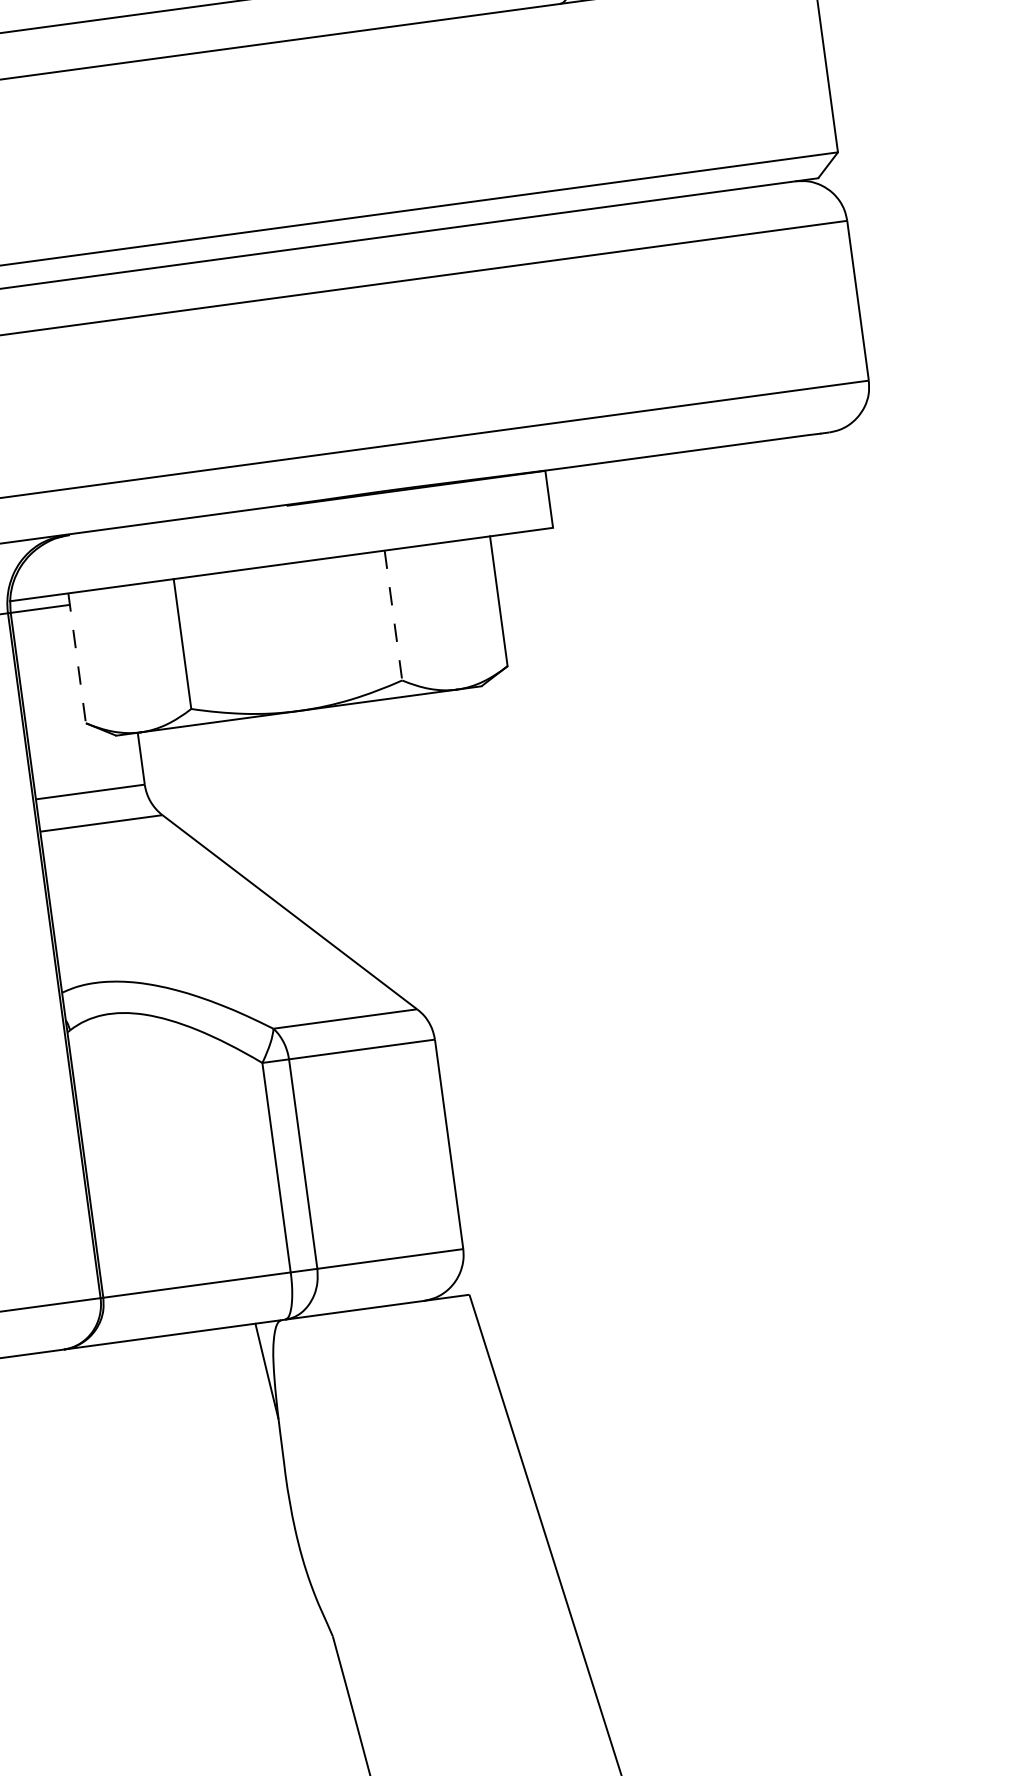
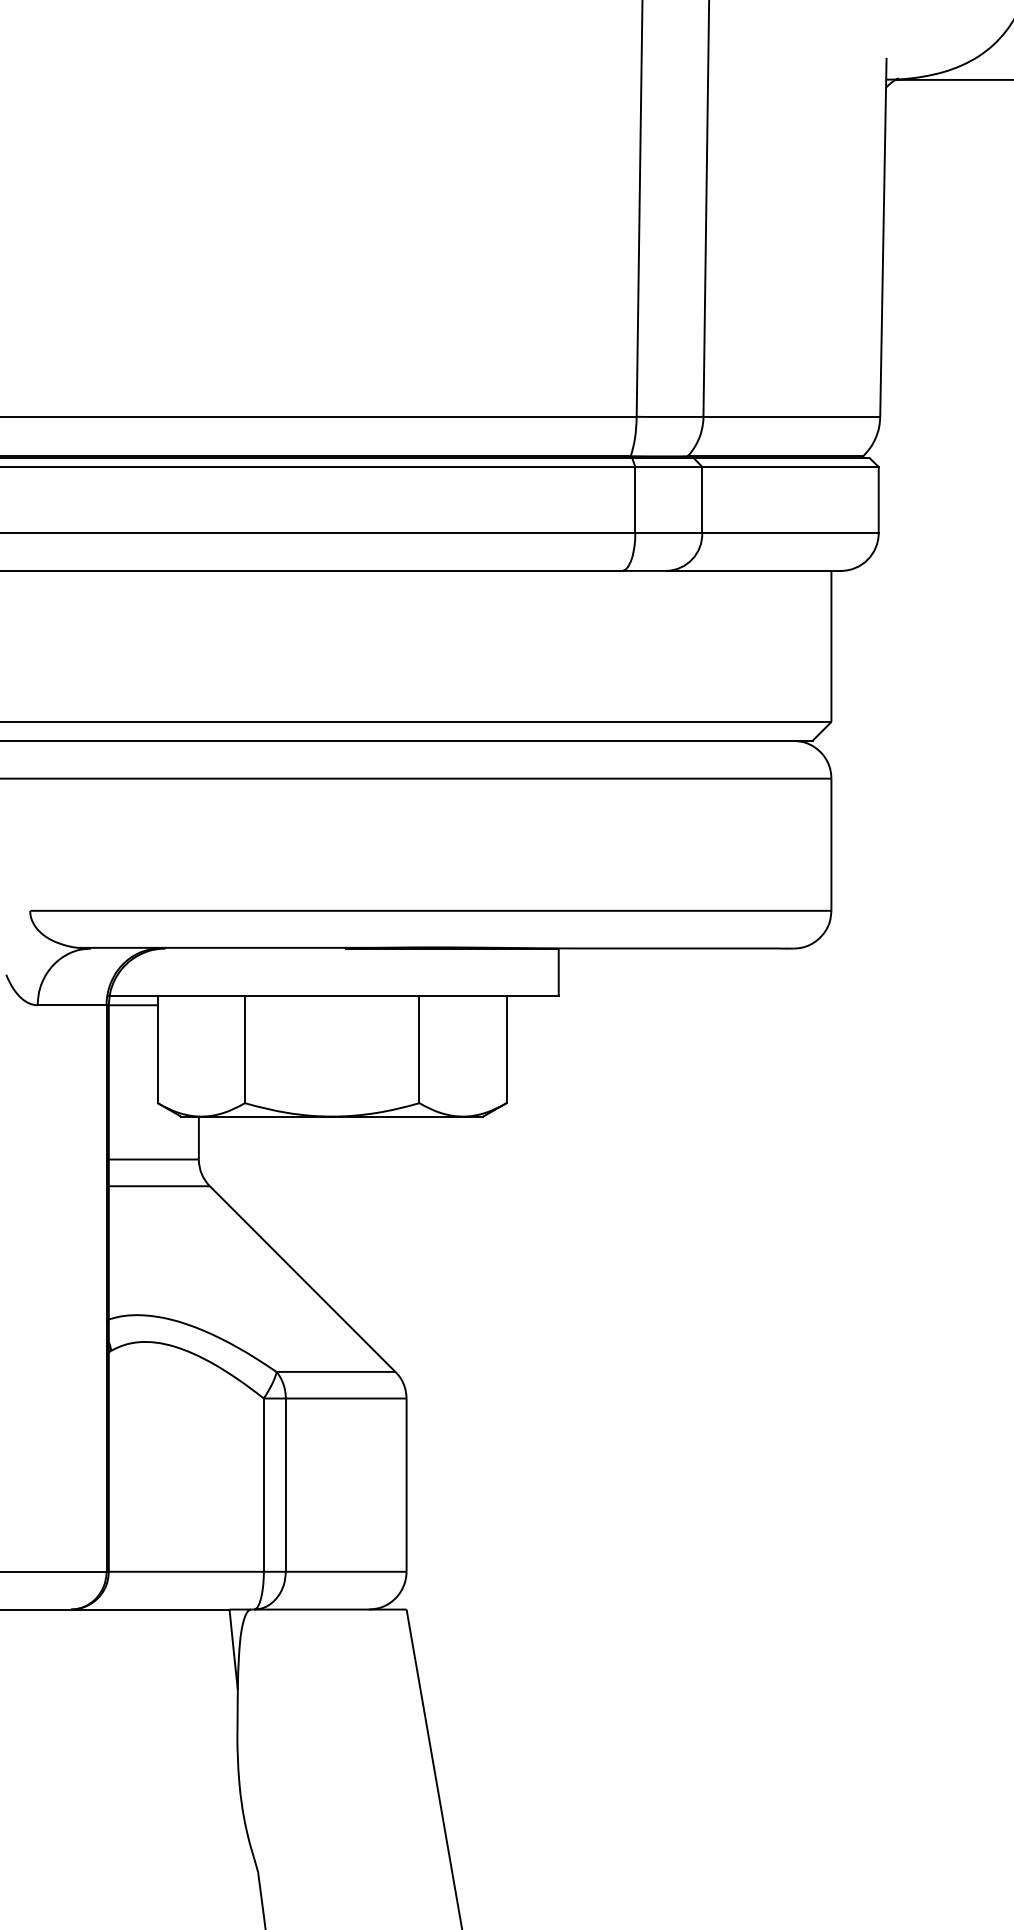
line: (393, 615) -> (419, 1049), dashed -> solid
line: (76, 658) -> (157, 1049), dashed -> solid

